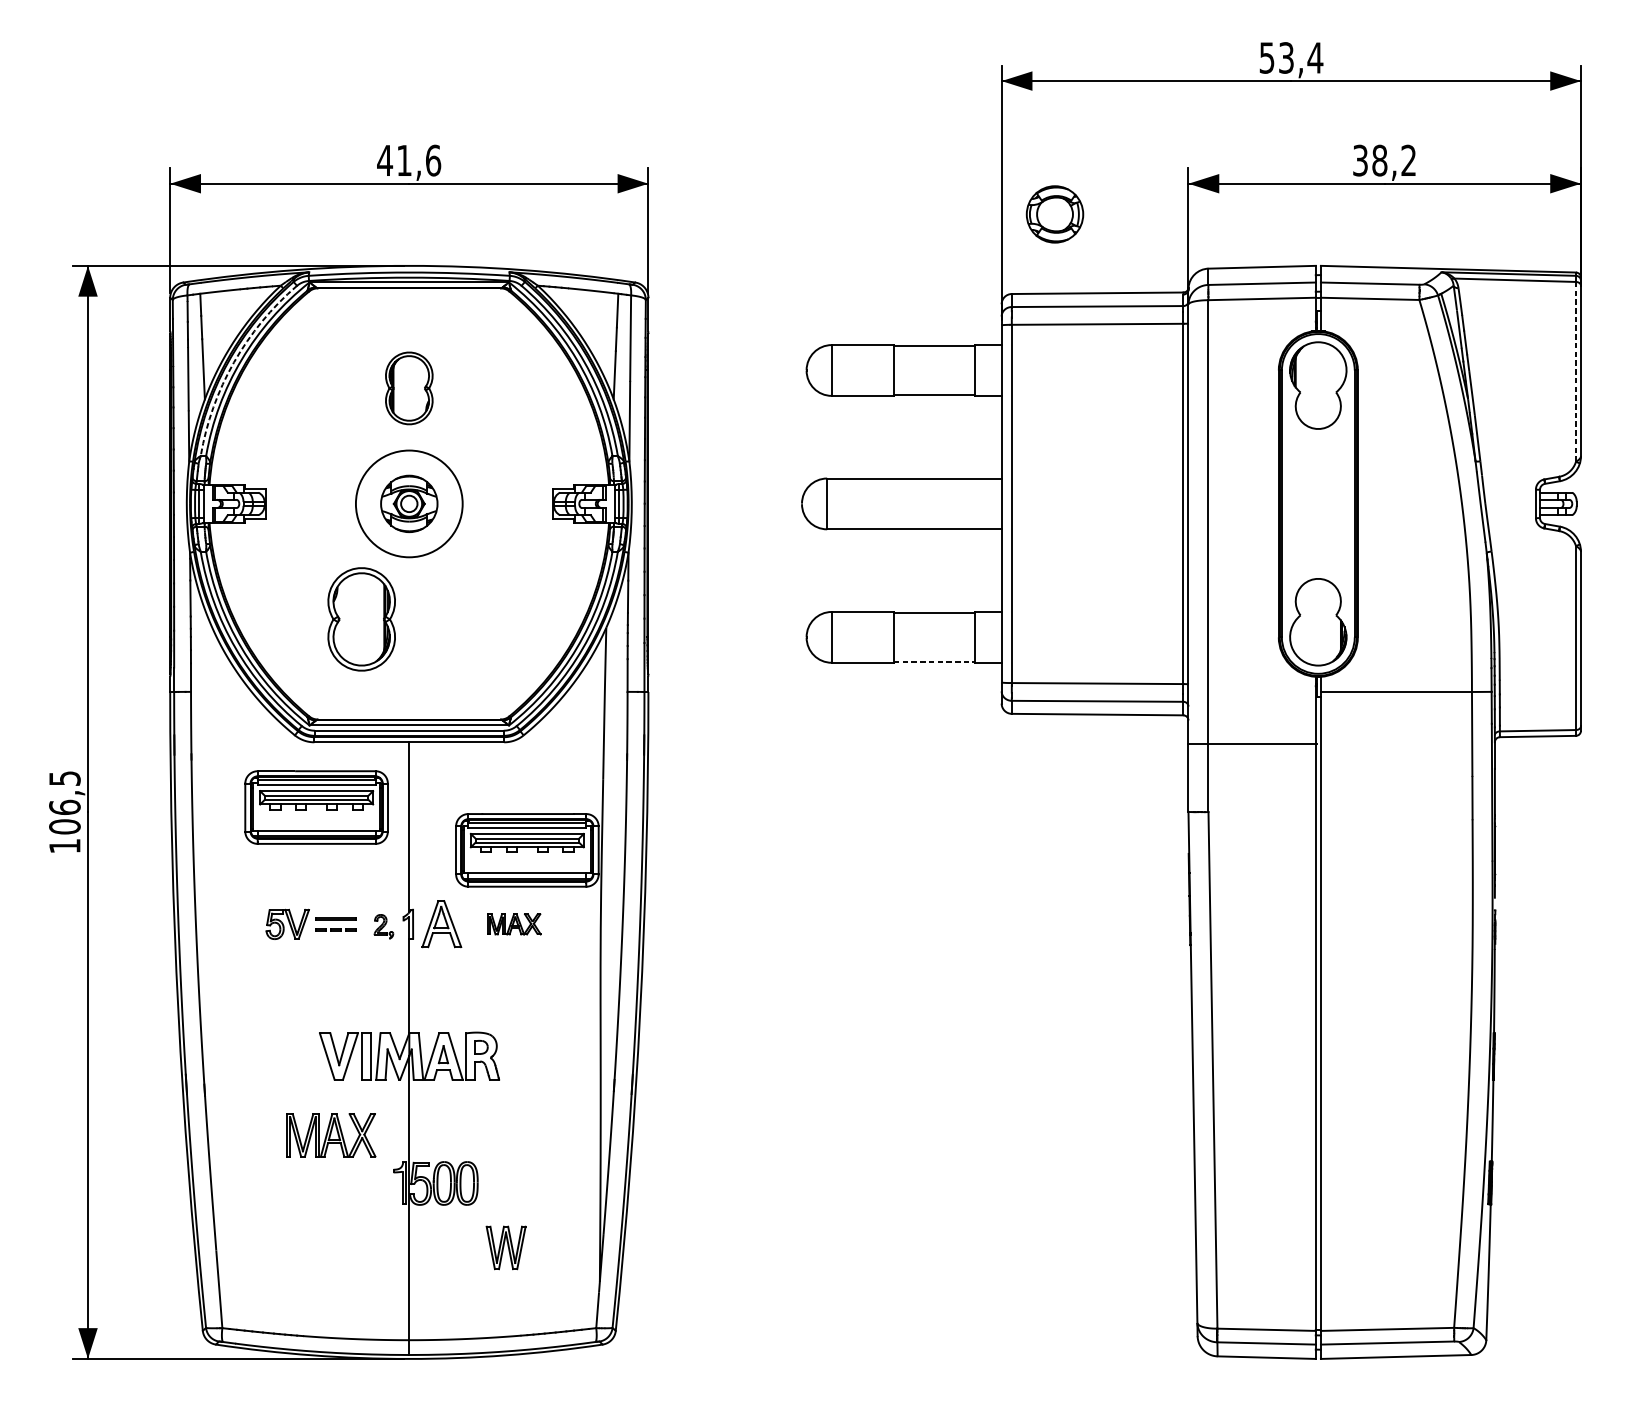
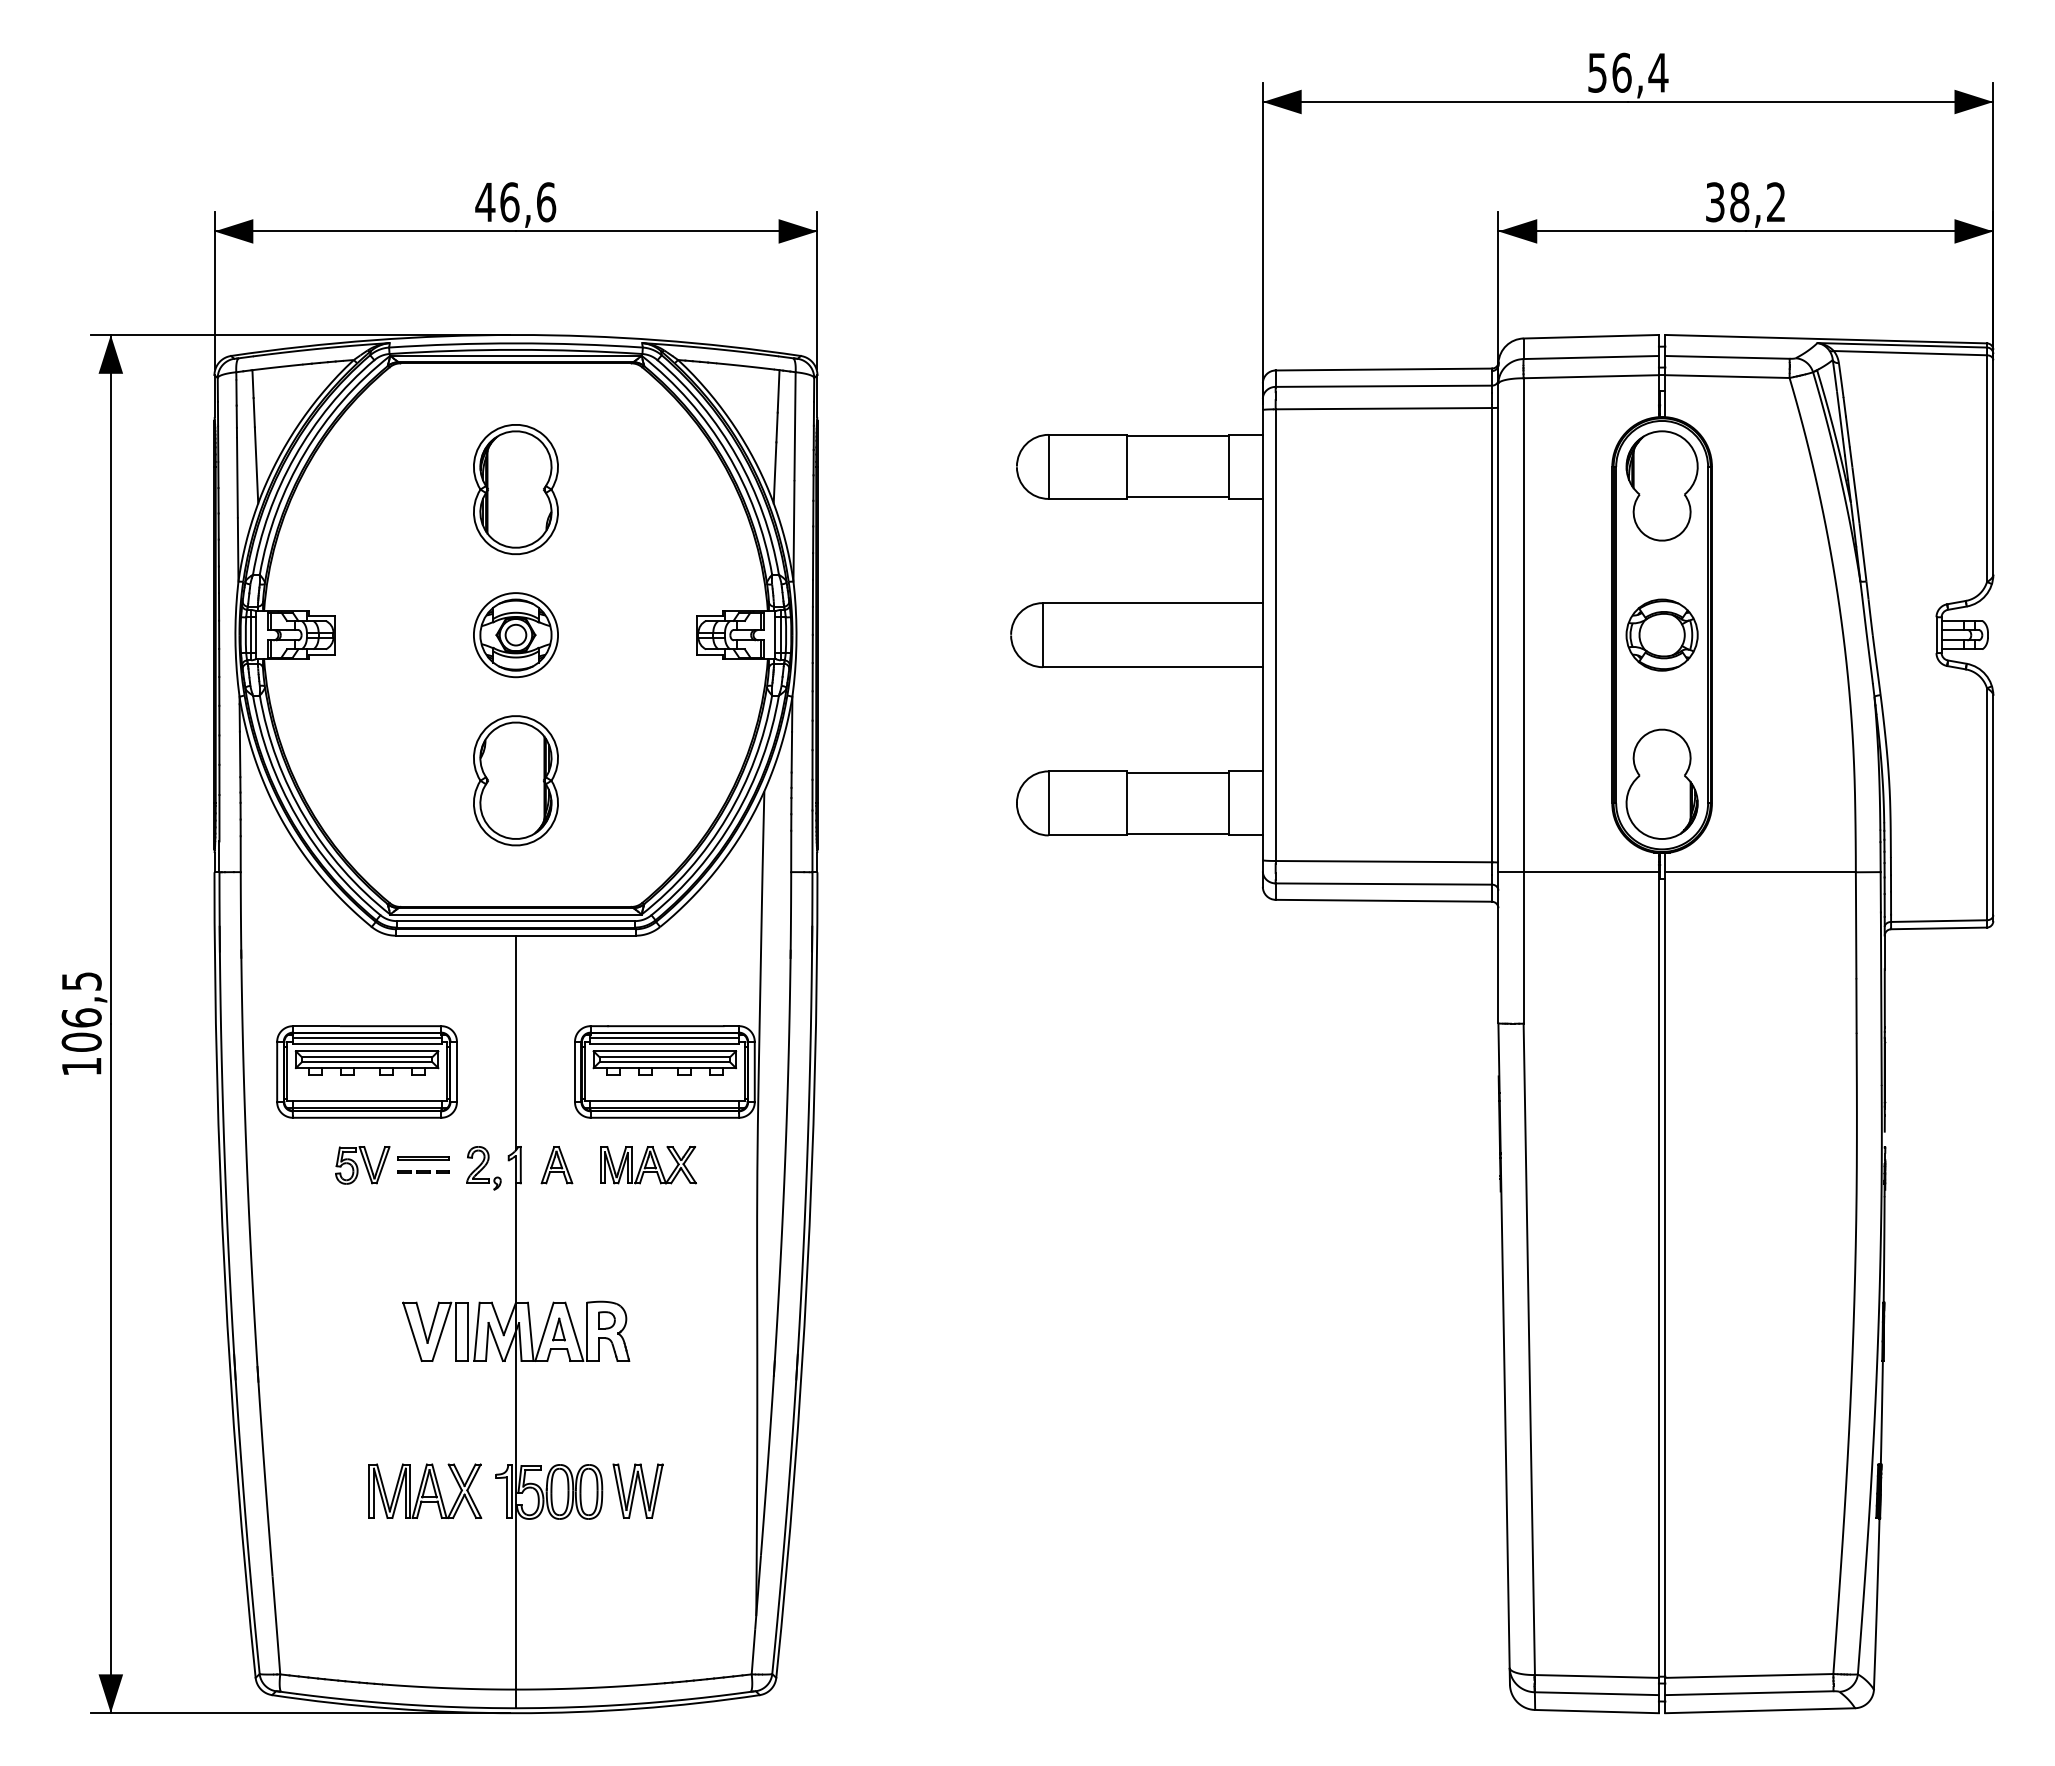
text: (1286, 57) -> (1621, 72), 53,4 -> 56,4
text: (404, 160) -> (509, 202), 41,6 -> 46,6
part: (1054, 213) -> (1661, 634), moved
arc: (233, 362) -> (294, 456), dashed -> solid
line: (1575, 371) -> (1986, 468), dashed -> solid
part: (408, 388) -> (515, 489), size x1.43
circle: (408, 504) -> (515, 635), size x0.62
part: (361, 619) -> (515, 780), moved
line: (934, 661) -> (1178, 833), dashed -> solid
line: (1252, 743) -> (1579, 872), moved
part: (316, 807) -> (366, 1071), moved
part: (441, 924) -> (556, 1165), size x0.62
part: (514, 924) -> (648, 1165), size x1.43
part: (383, 926) -> (483, 1168), size x1.43
part: (331, 1134) -> (425, 1490), moved
part: (505, 1247) -> (637, 1490), moved

